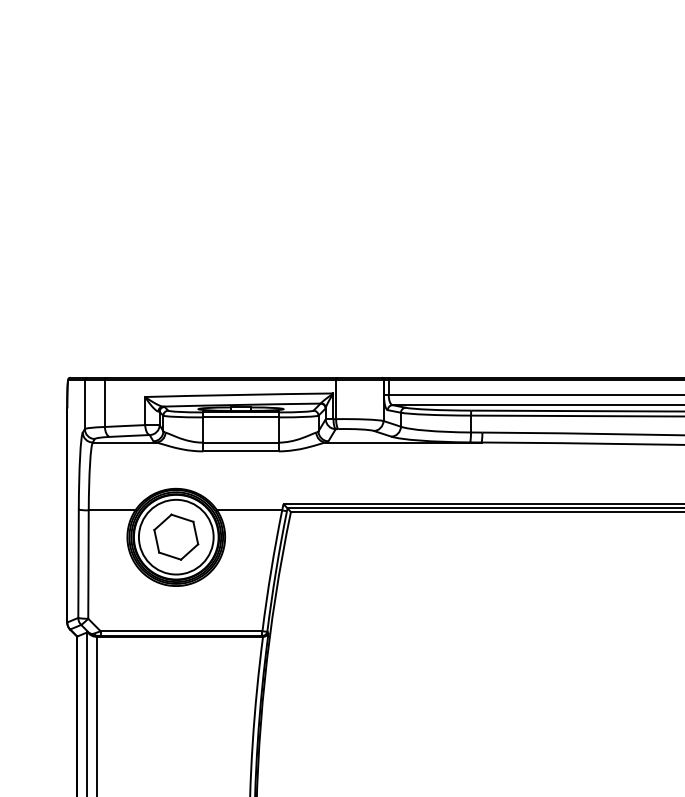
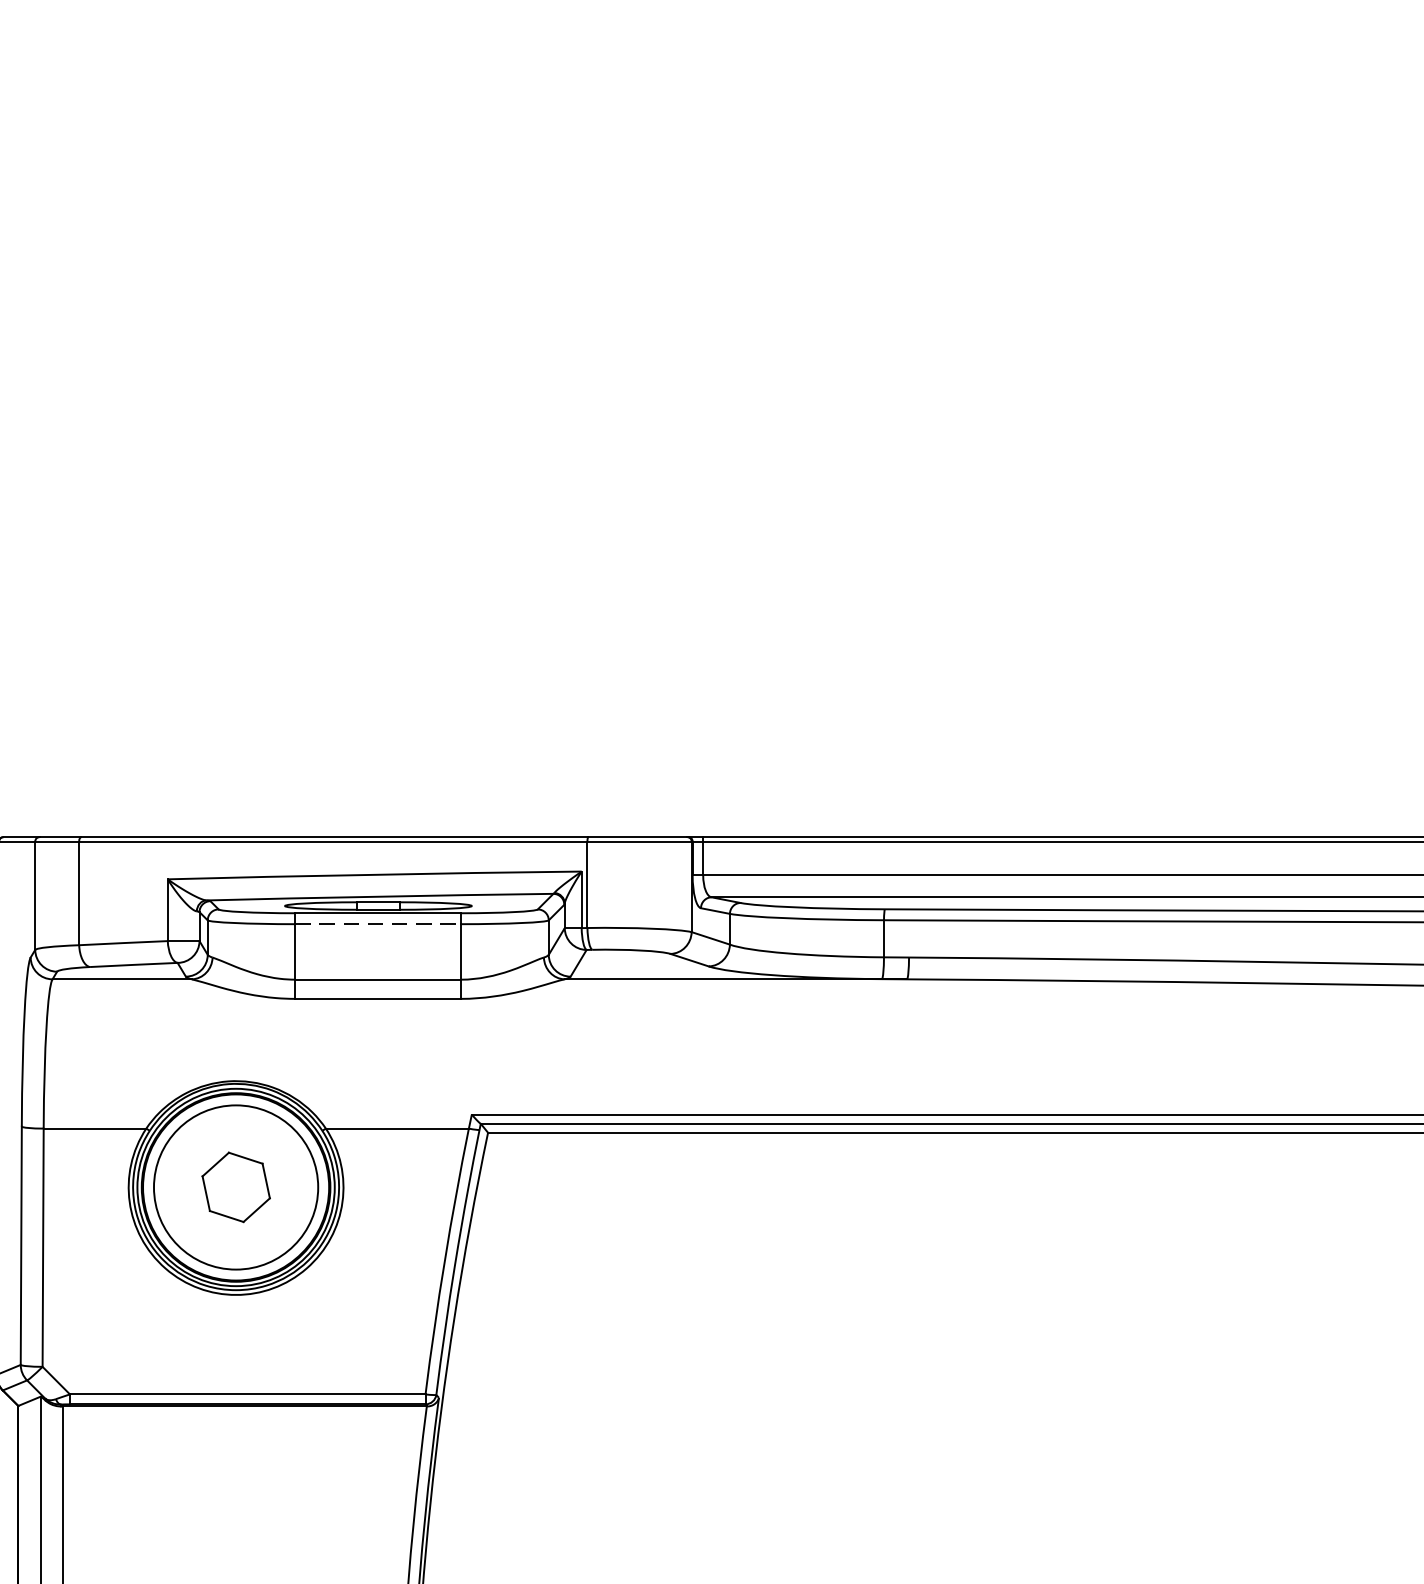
line: (240, 417) -> (377, 924), solid -> dashed
part: (176, 536) -> (236, 1185), size x0.7

